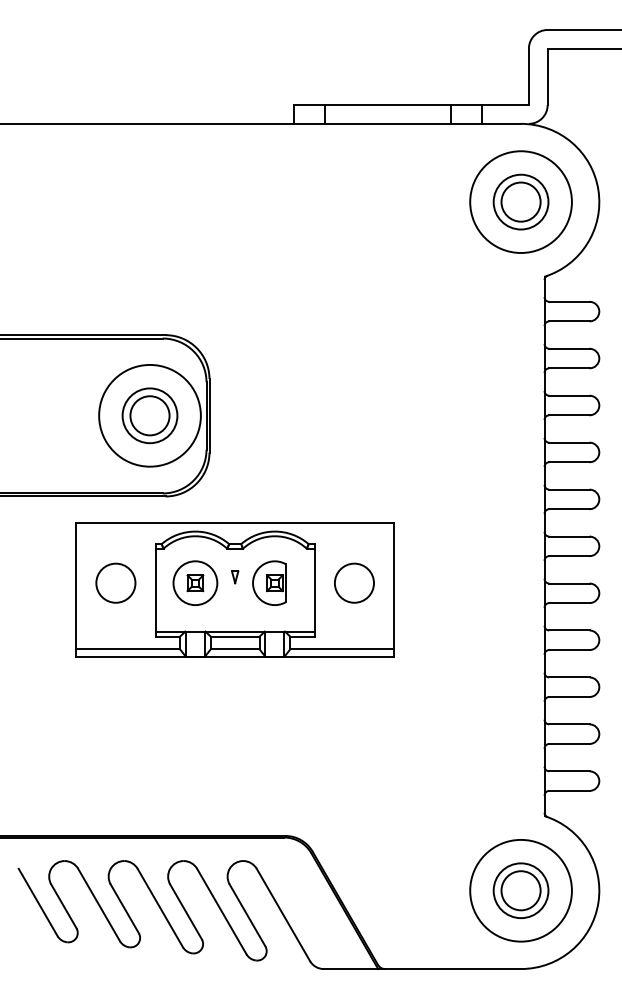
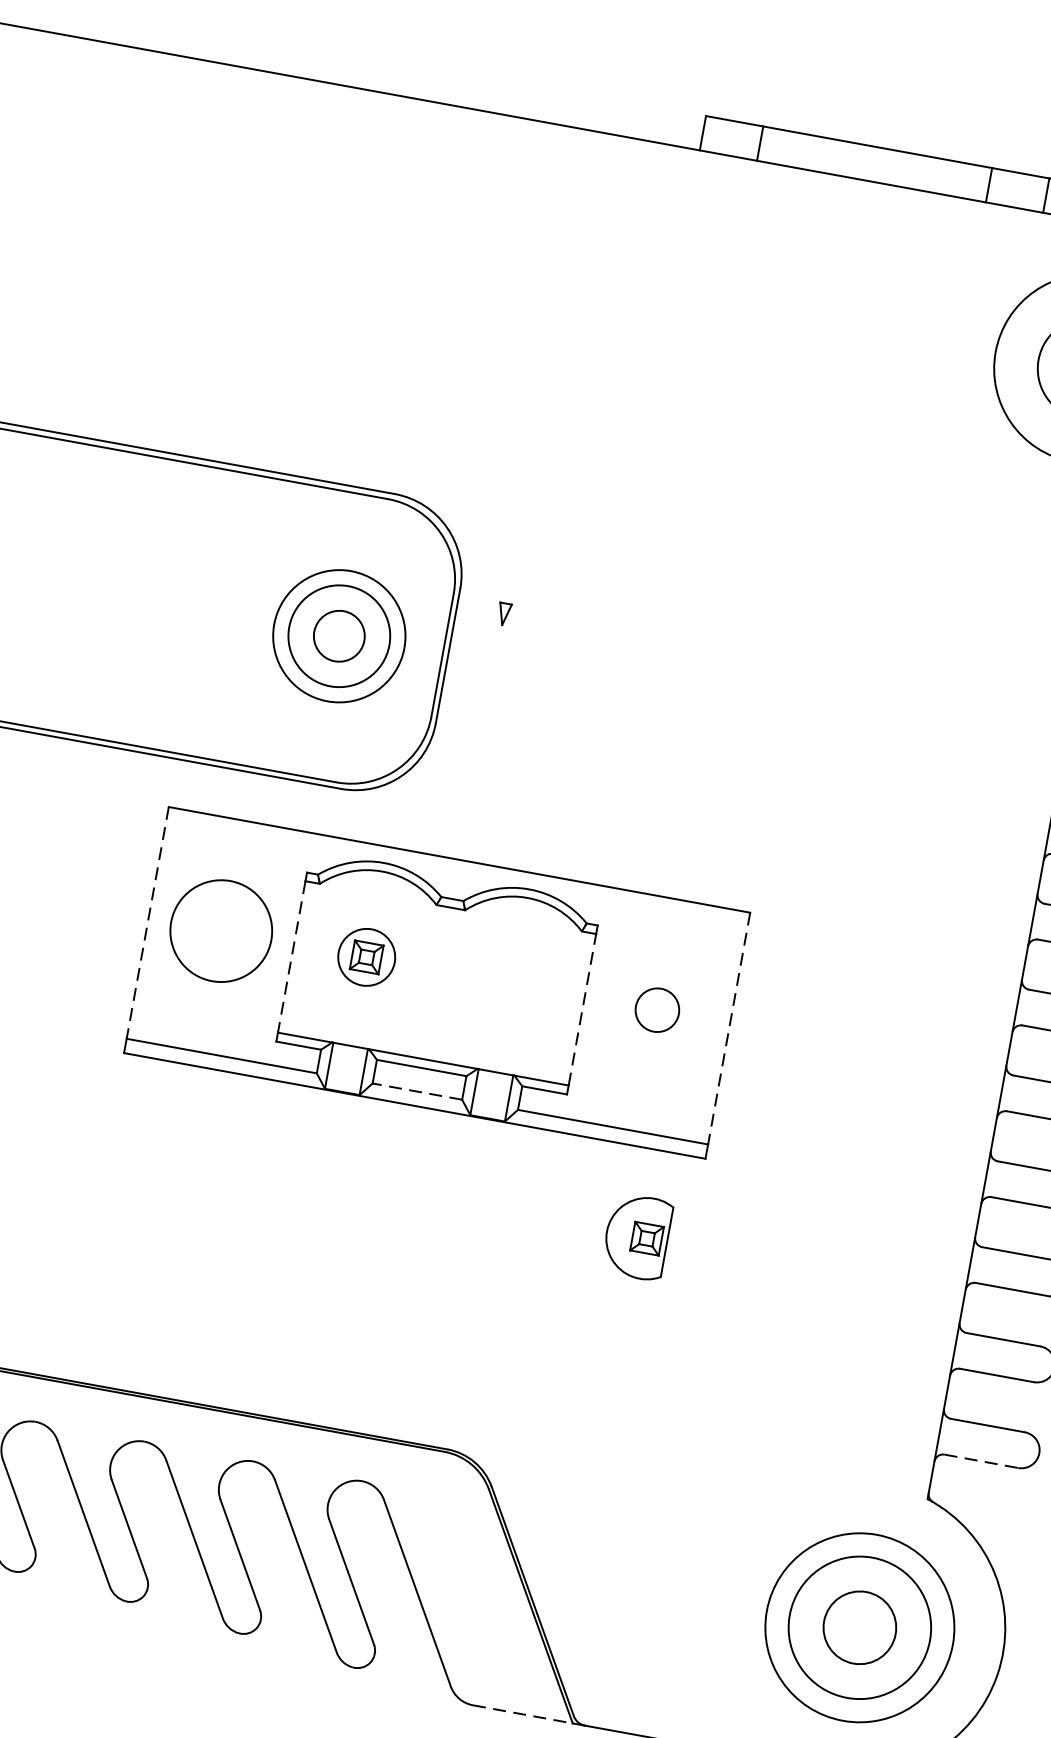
circle: (149, 415) -> (338, 635), size x0.7
circle: (149, 415) -> (338, 635), size x0.7
part: (235, 577) -> (504, 614), moved
circle: (115, 582) -> (220, 929), size x1.4
part: (269, 582) -> (637, 1235), moved
circle: (354, 582) -> (657, 1008), size x0.6
circle: (195, 583) -> (366, 957), size x0.7
line: (76, 586) -> (148, 923), solid -> dashed
line: (394, 586) -> (729, 1029), solid -> dashed
line: (314, 589) -> (582, 1008), solid -> dashed
line: (155, 590) -> (291, 957), solid -> dashed
line: (234, 649) -> (416, 1091), solid -> dashed
line: (569, 790) -> (981, 1460), solid -> dashed
circle: (520, 890) -> (858, 1627), size x1.4
line: (351, 969) -> (523, 1715), solid -> dashed

